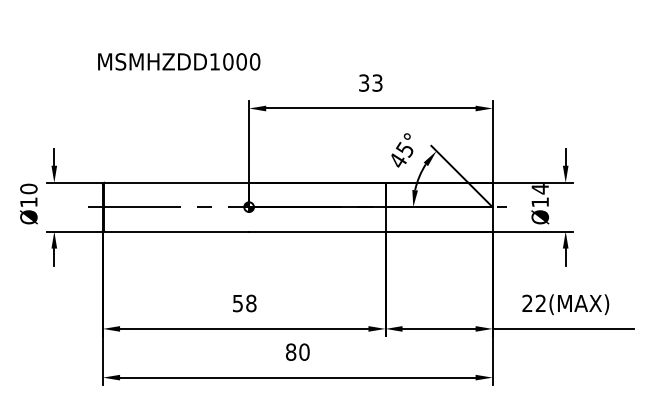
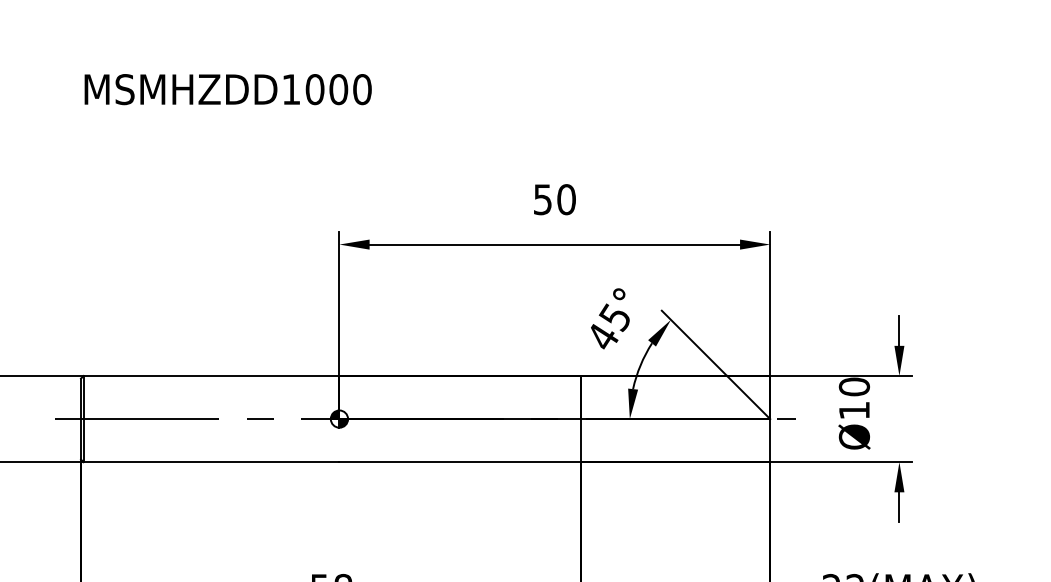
text: (179, 61) -> (228, 88), moved
text: (370, 82) -> (554, 198), 33 -> 50
text: (539, 189) -> (853, 387), Ø14 -> Ø10

